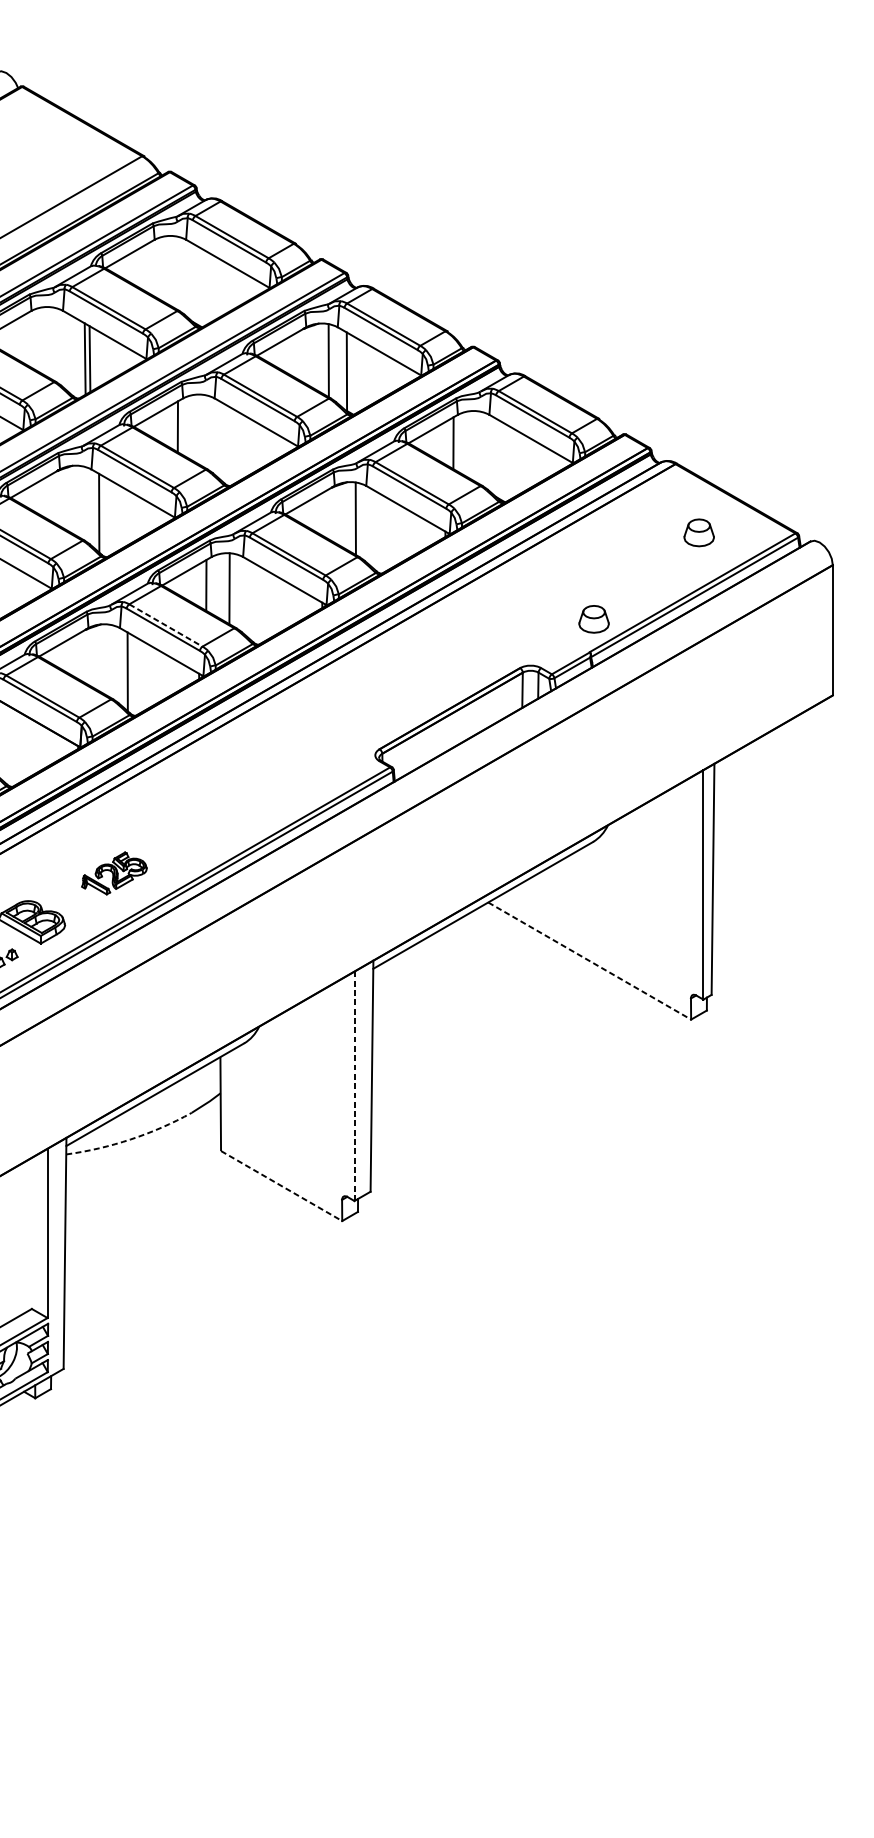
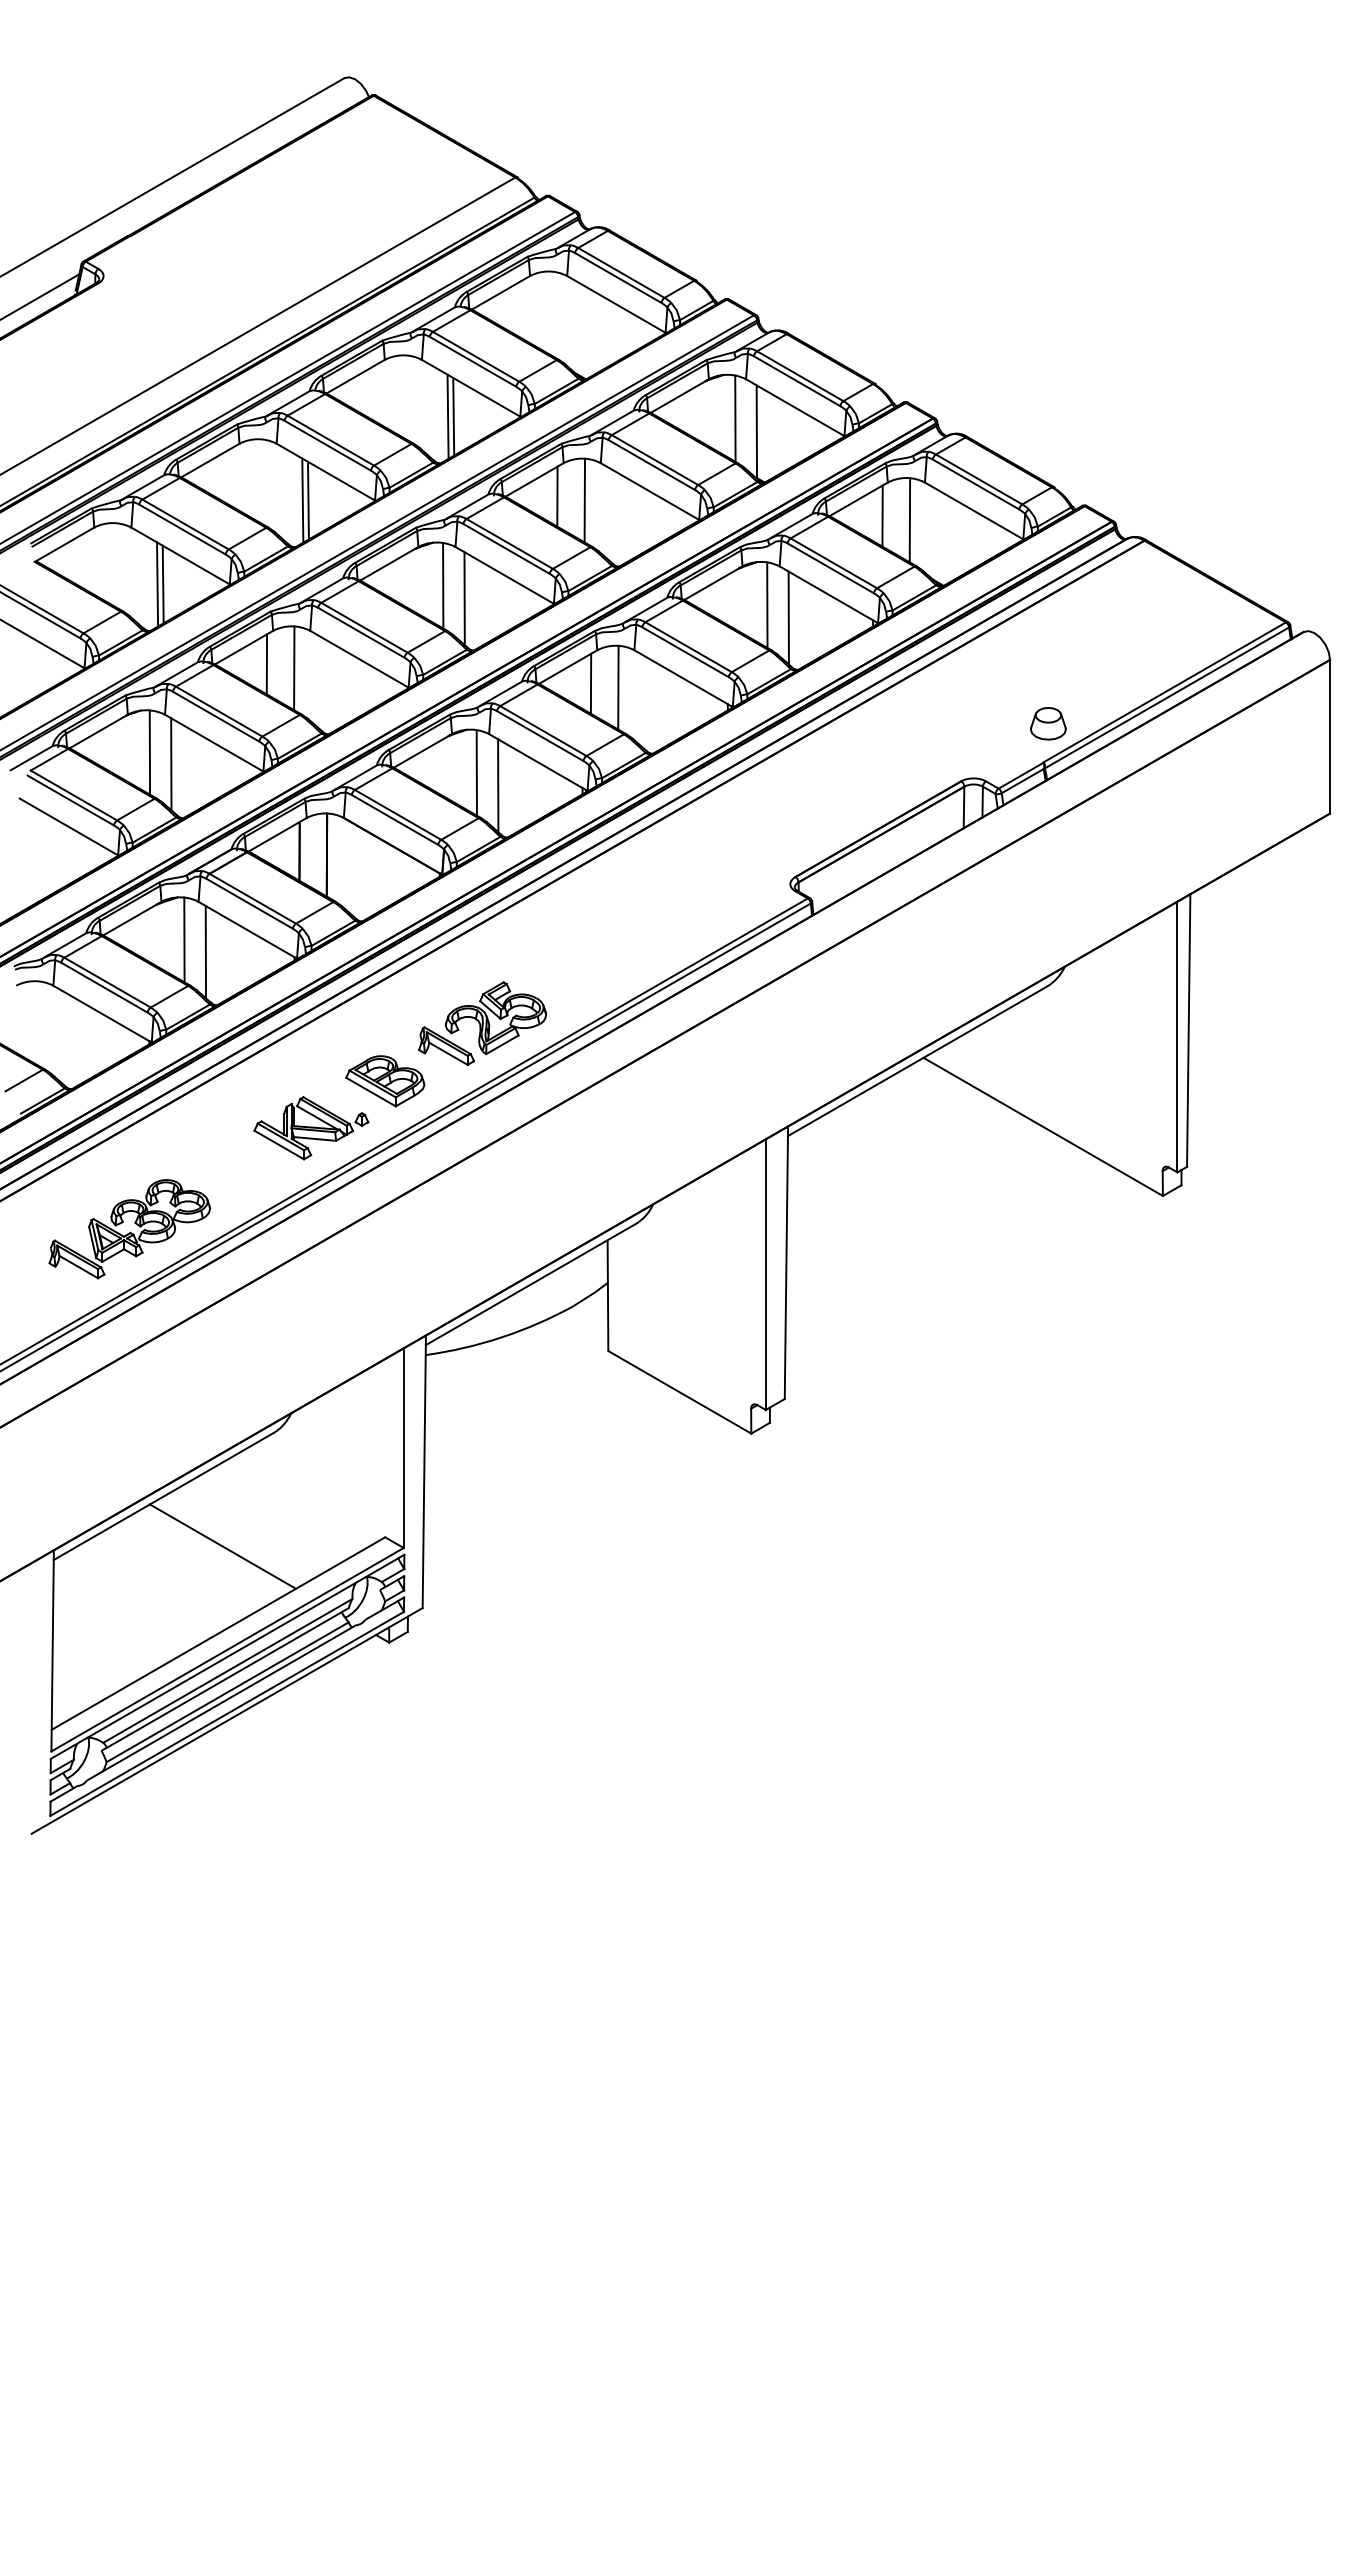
line: (200, 430) -> (584, 500), added
line: (476, 447) -> (909, 520), added
line: (81, 502) -> (443, 585), added
line: (373, 530) -> (788, 618), added
part: (699, 532) -> (1172, 621), removed
line: (166, 625) -> (543, 731), dashed -> solid
line: (109, 660) -> (476, 772), added
part: (114, 873) -> (482, 1023), size x1.67
line: (589, 961) -> (1043, 1127), dashed -> solid
line: (354, 1086) -> (765, 1274), dashed -> solid
arc: (131, 1139) -> (502, 1337), dashed -> solid
line: (281, 1186) -> (679, 1392), dashed -> solid

